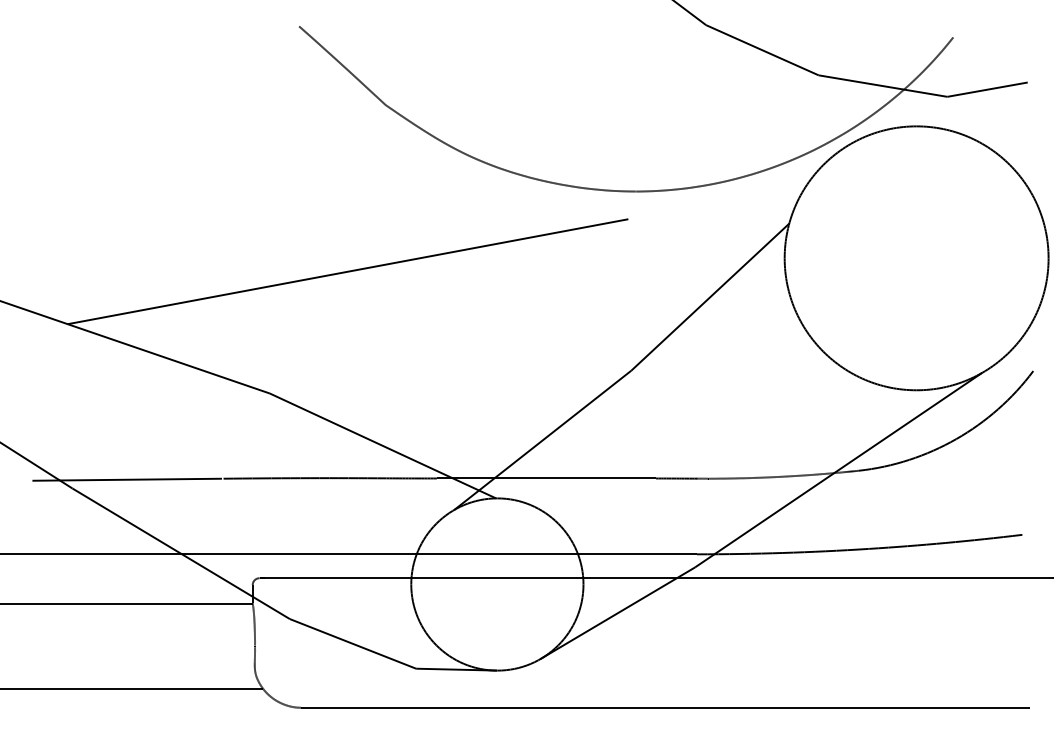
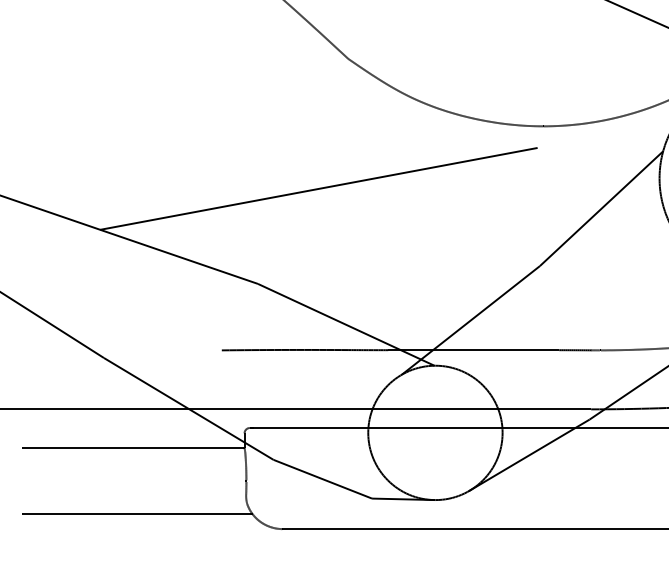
line: (126, 479) -> (146, 350), removed

